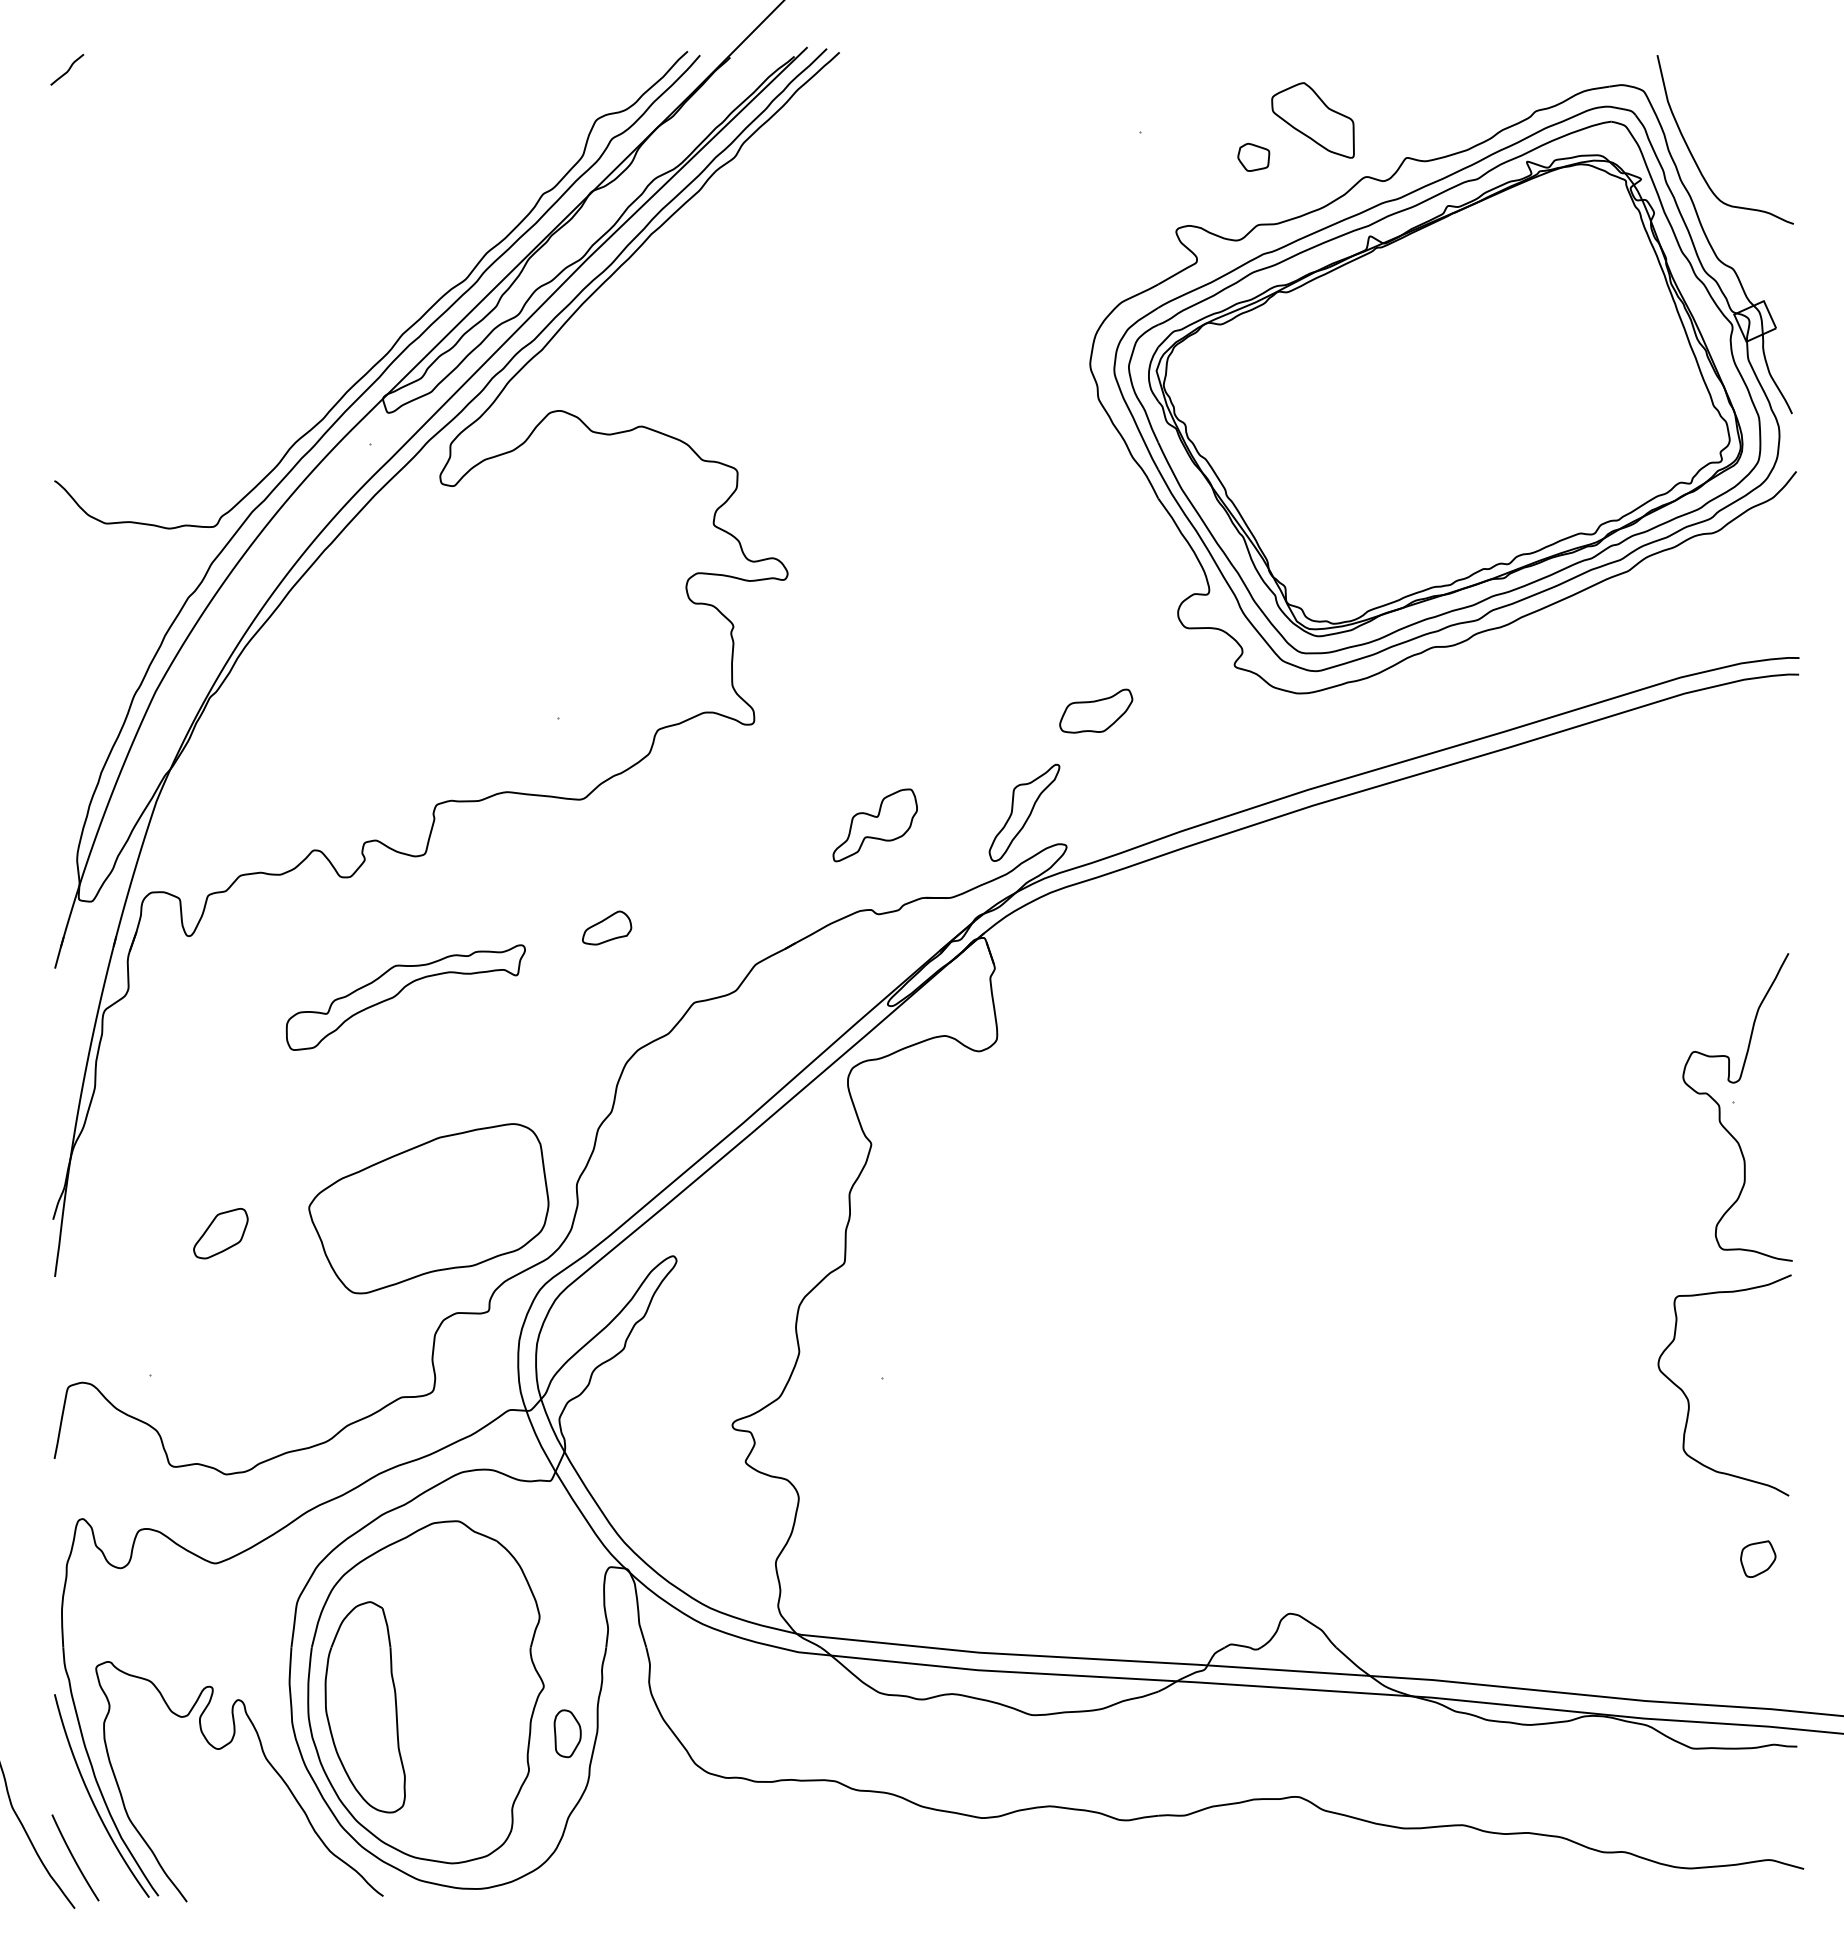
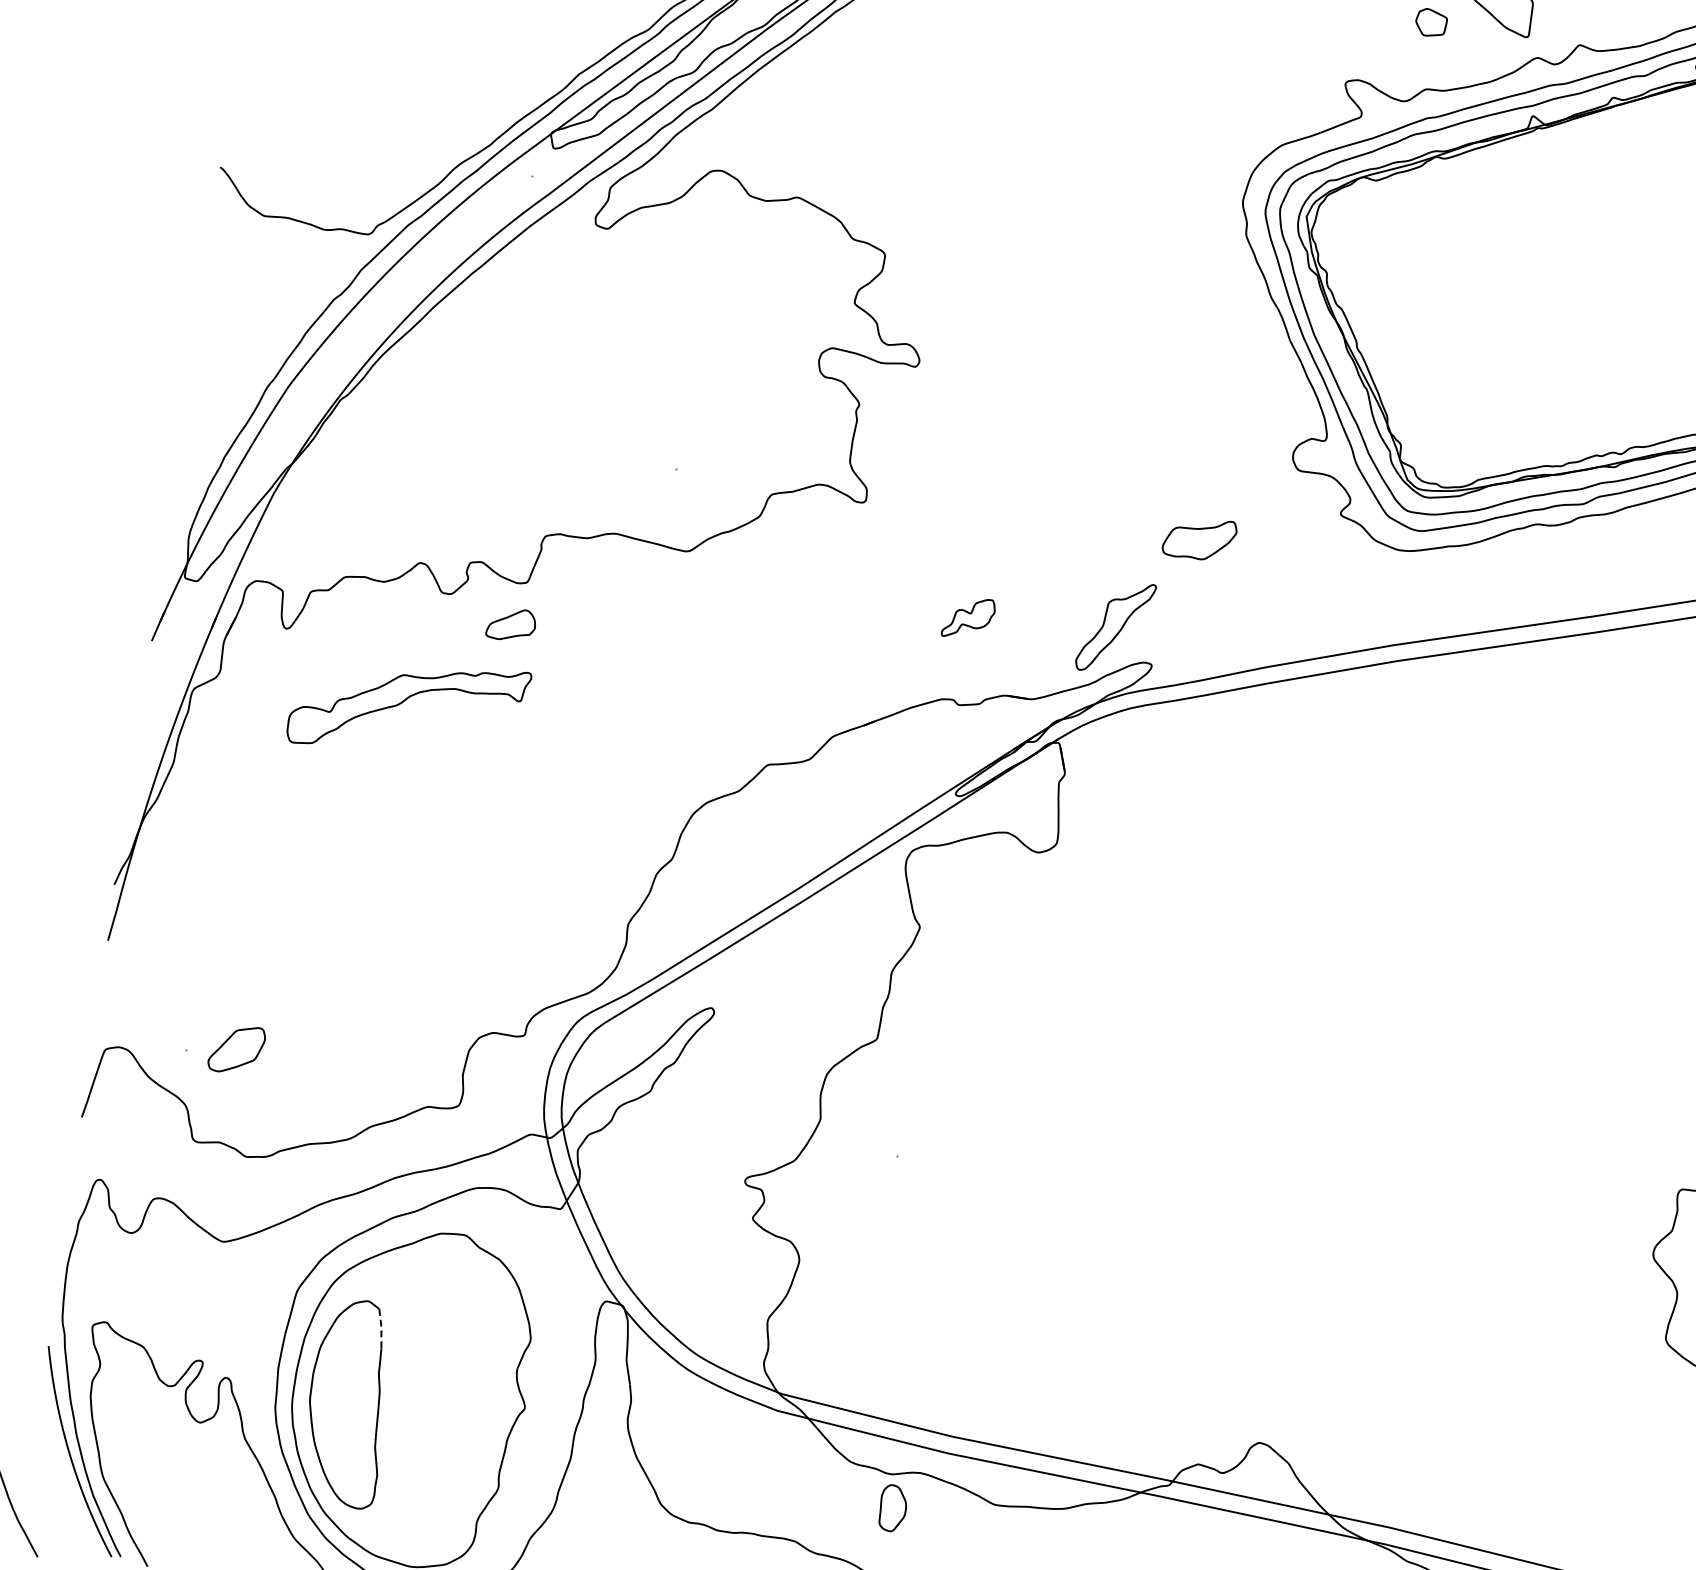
part: (874, 825) -> (968, 618), size x0.6
part: (607, 927) -> (511, 624), moved
part: (400, 992) -> (404, 701), moved
part: (428, 1208) -> (480, 927), removed
part: (220, 1233) -> (236, 1049), moved
line: (387, 1627) -> (381, 1328), solid -> dashed
part: (567, 1733) -> (892, 1508), moved
curve: (74, 1857) -> (44, 1507), removed

